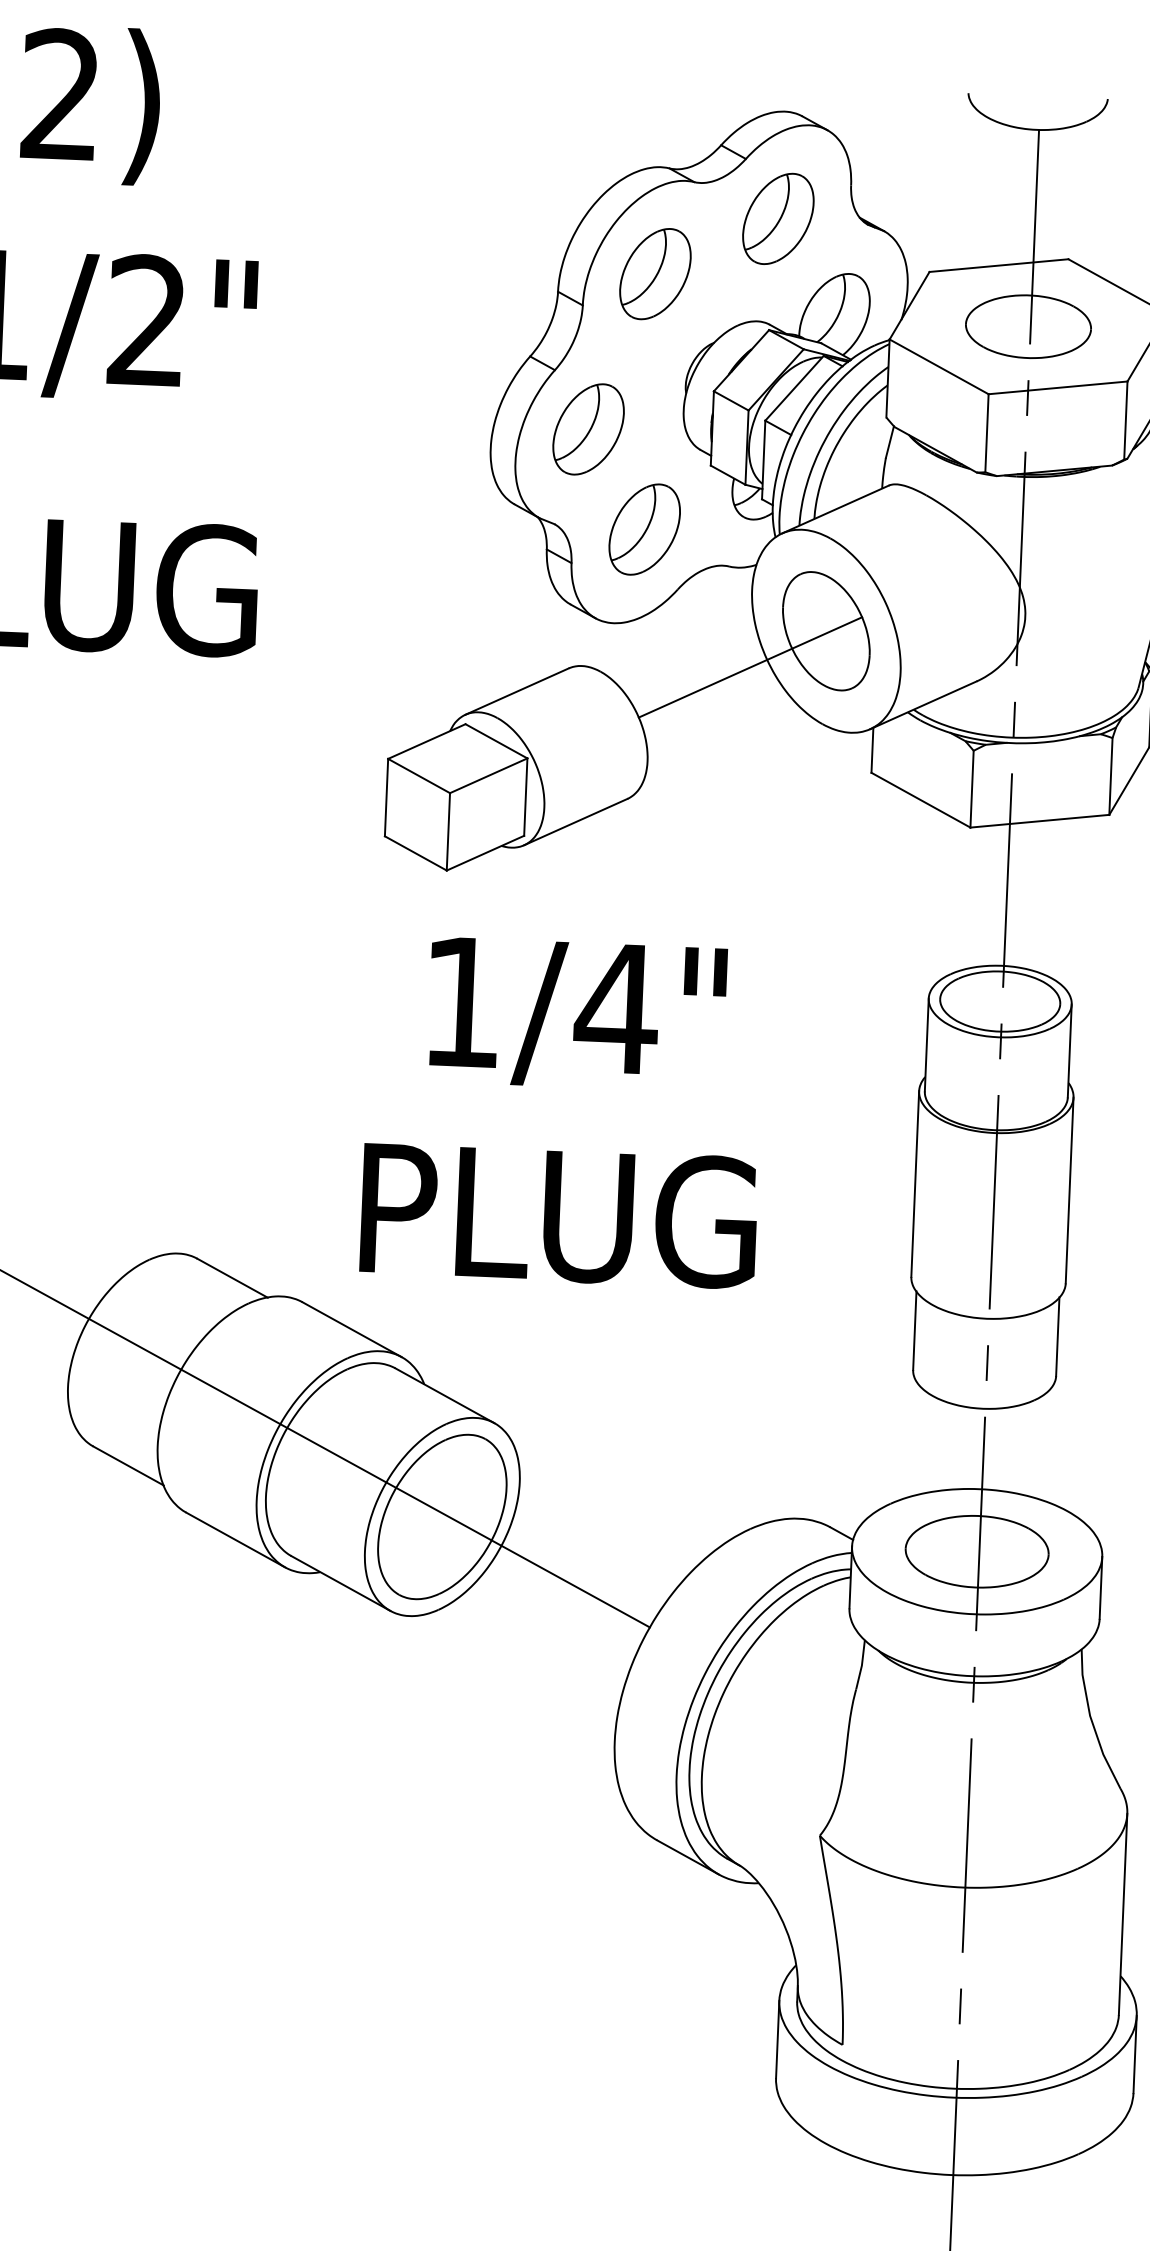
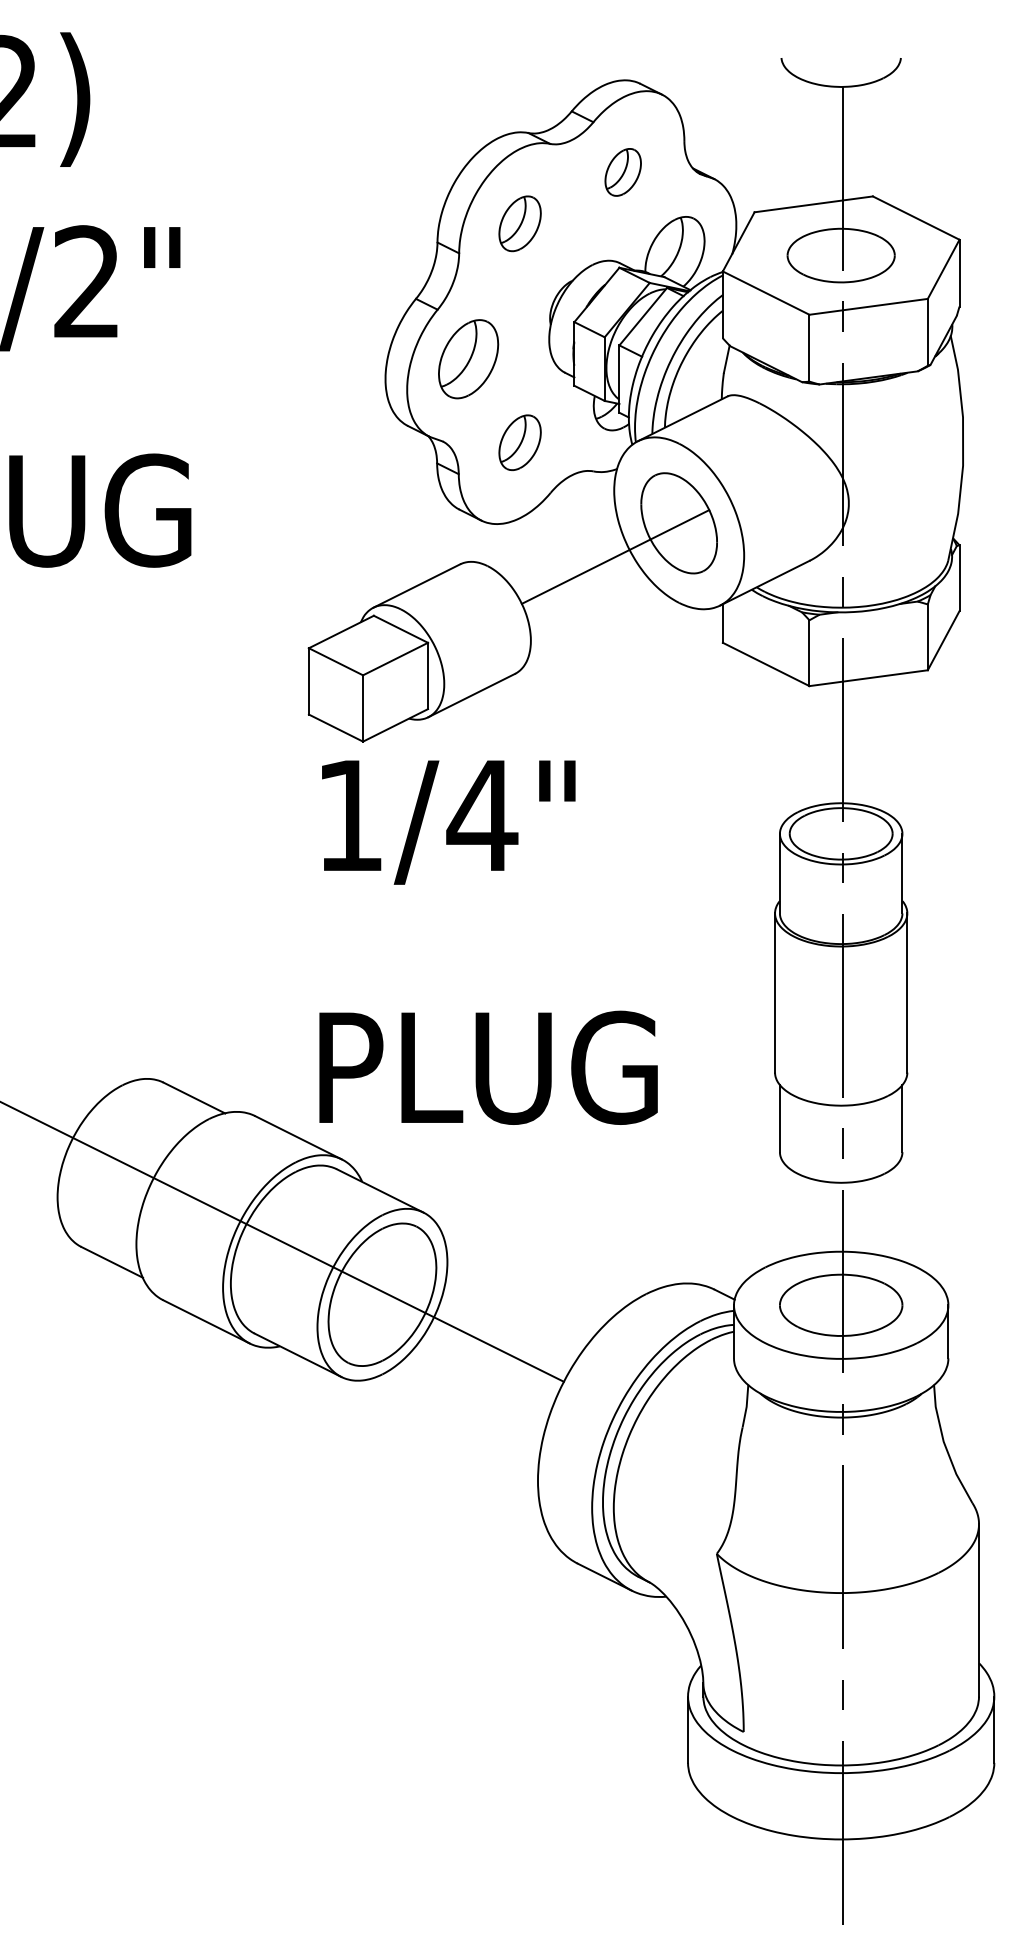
part: (777, 219) -> (622, 172), size x0.6
part: (654, 273) -> (519, 223), size x0.7
part: (643, 529) -> (519, 442), size x0.7
text: (576, 1014) -> (448, 822), moved
text: (559, 1215) -> (488, 1067), moved

